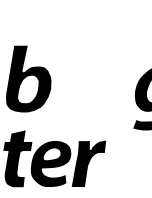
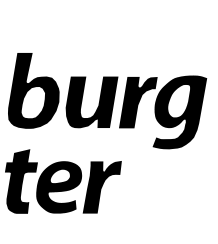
fill: (79, 89) -> (91, 102), added
fill: (119, 89) -> (137, 102), added

